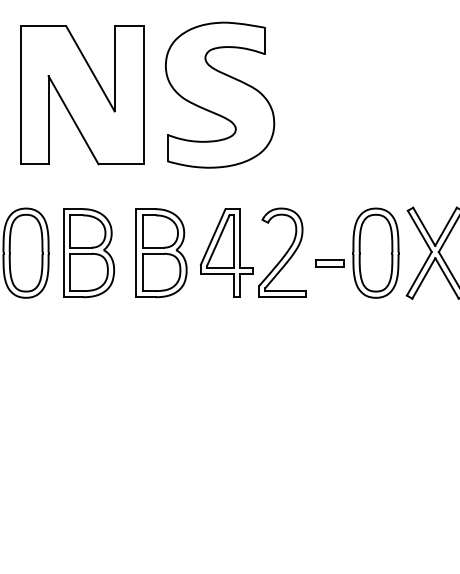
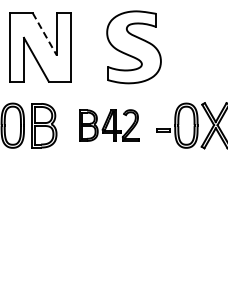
line: (91, 69) -> (45, 34), solid -> dashed
part: (218, 95) -> (133, 47), moved
part: (220, 252) -> (109, 125), size x0.7

